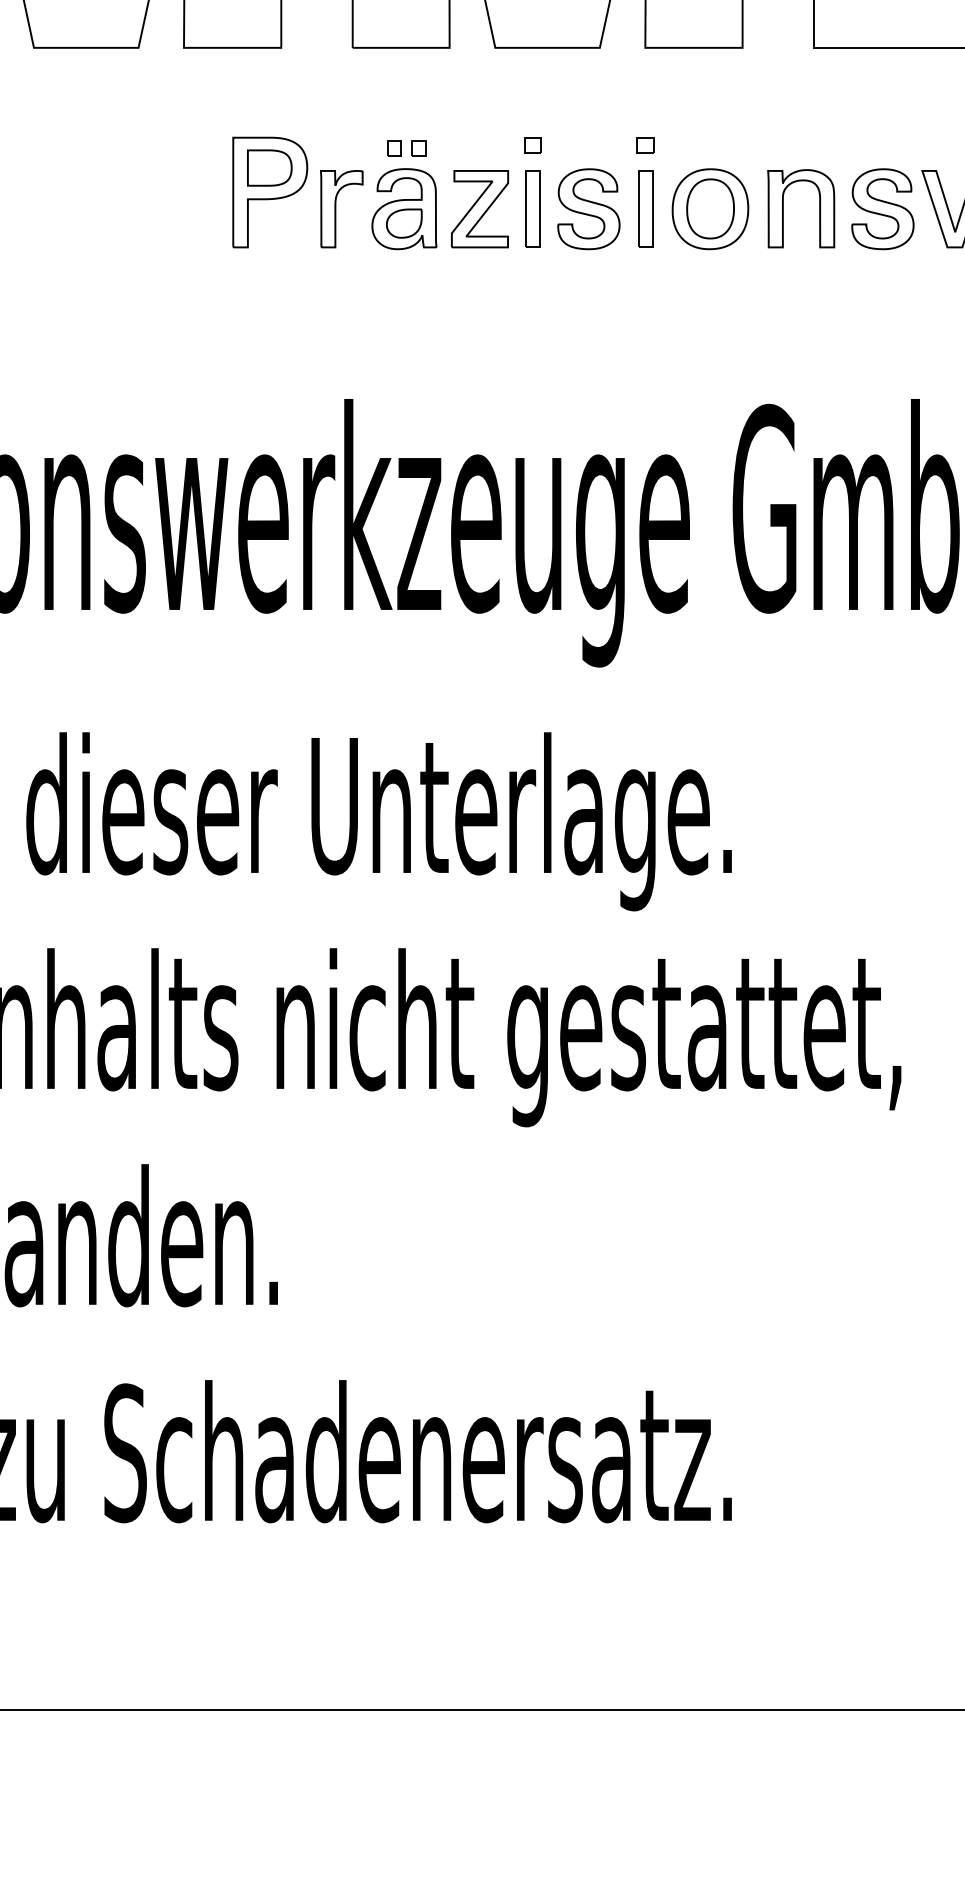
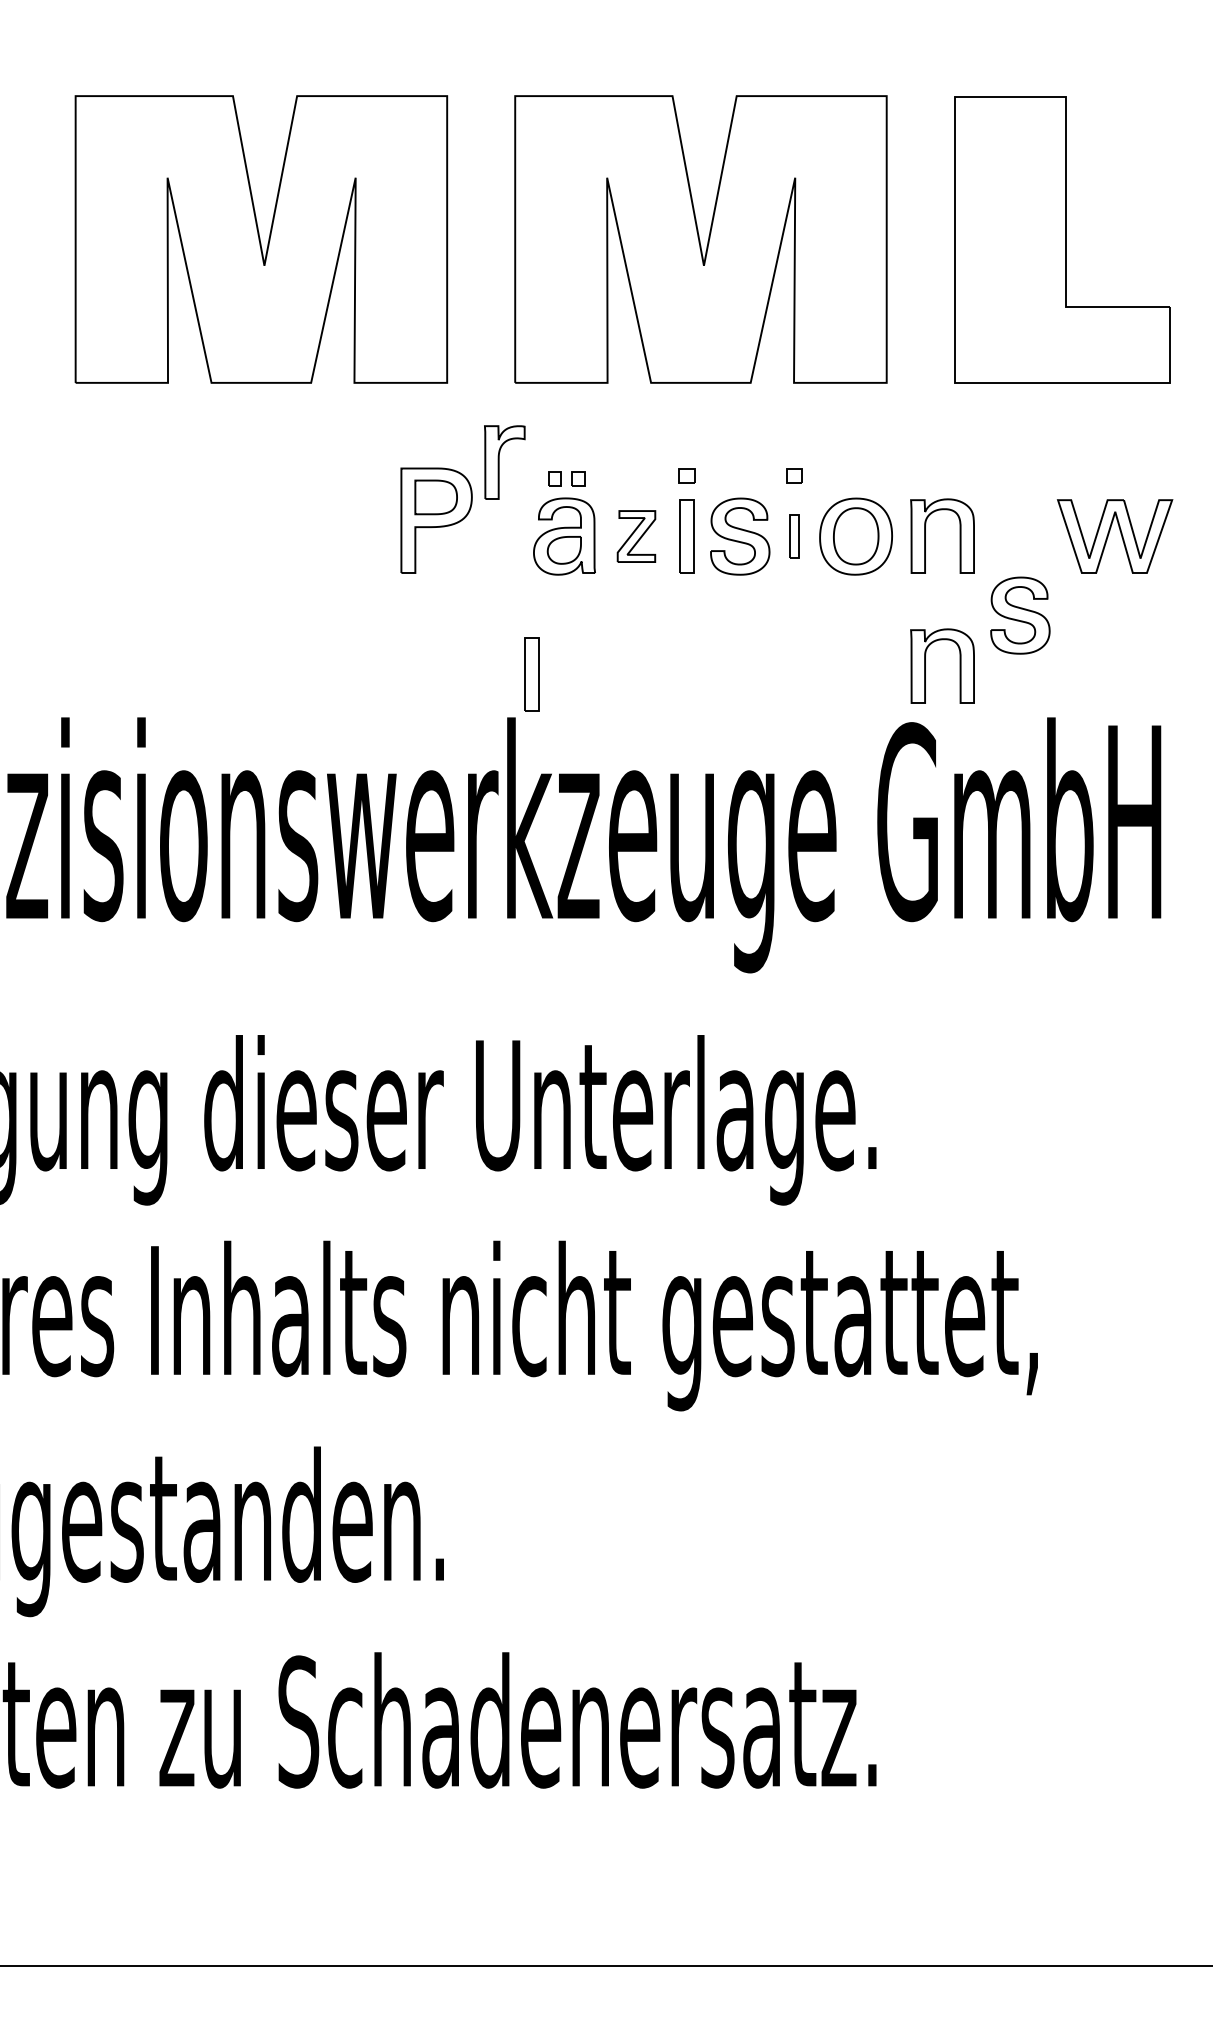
part: (341, 209) -> (504, 462), moved
part: (480, 209) -> (636, 536), size x0.7
part: (645, 209) -> (794, 536), size x0.6
part: (883, 209) -> (1020, 615), moved
part: (783, 344) -> (925, 665), added
part: (369, 353) -> (531, 674), added

